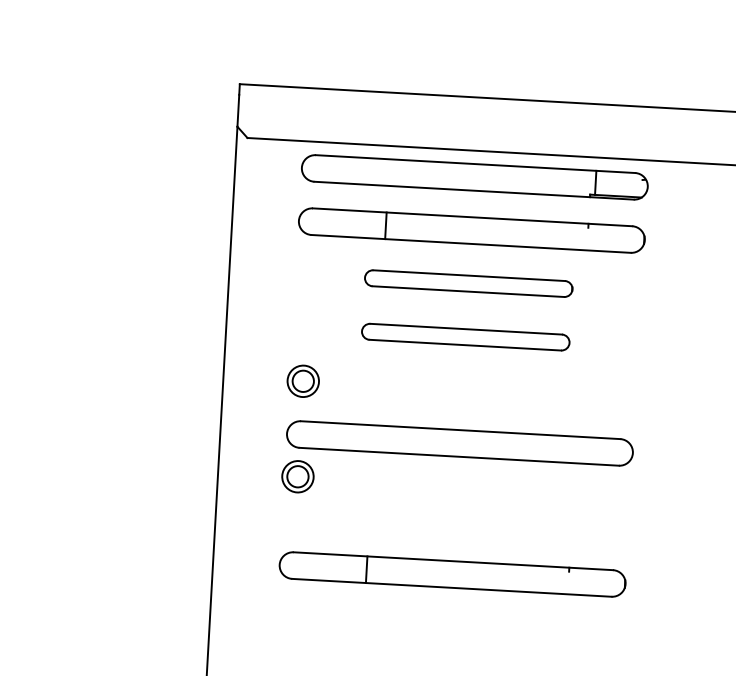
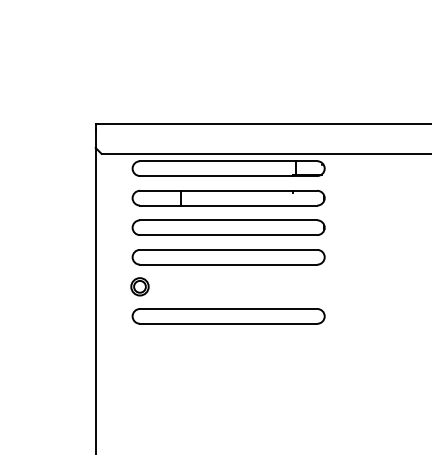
part: (468, 283) -> (228, 227), size x1.67
part: (465, 337) -> (228, 257), size x1.67
part: (297, 476) -> (139, 339), removed
part: (452, 573) -> (228, 388), removed

